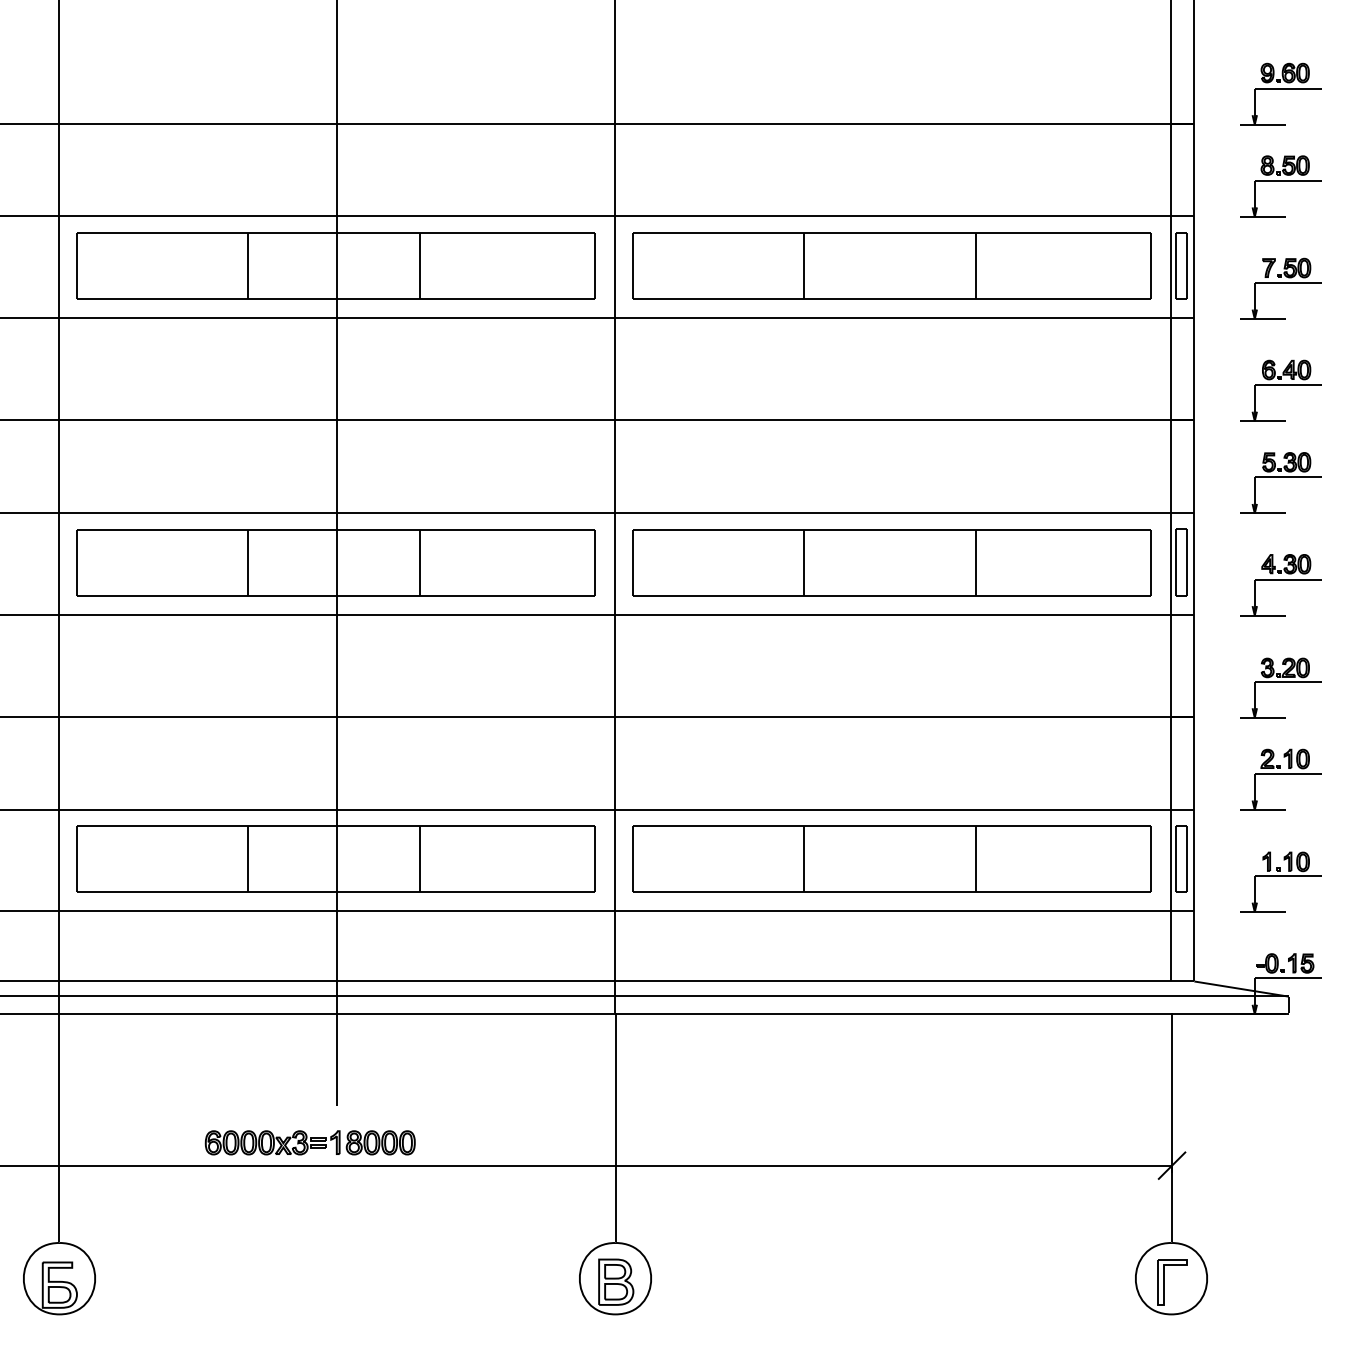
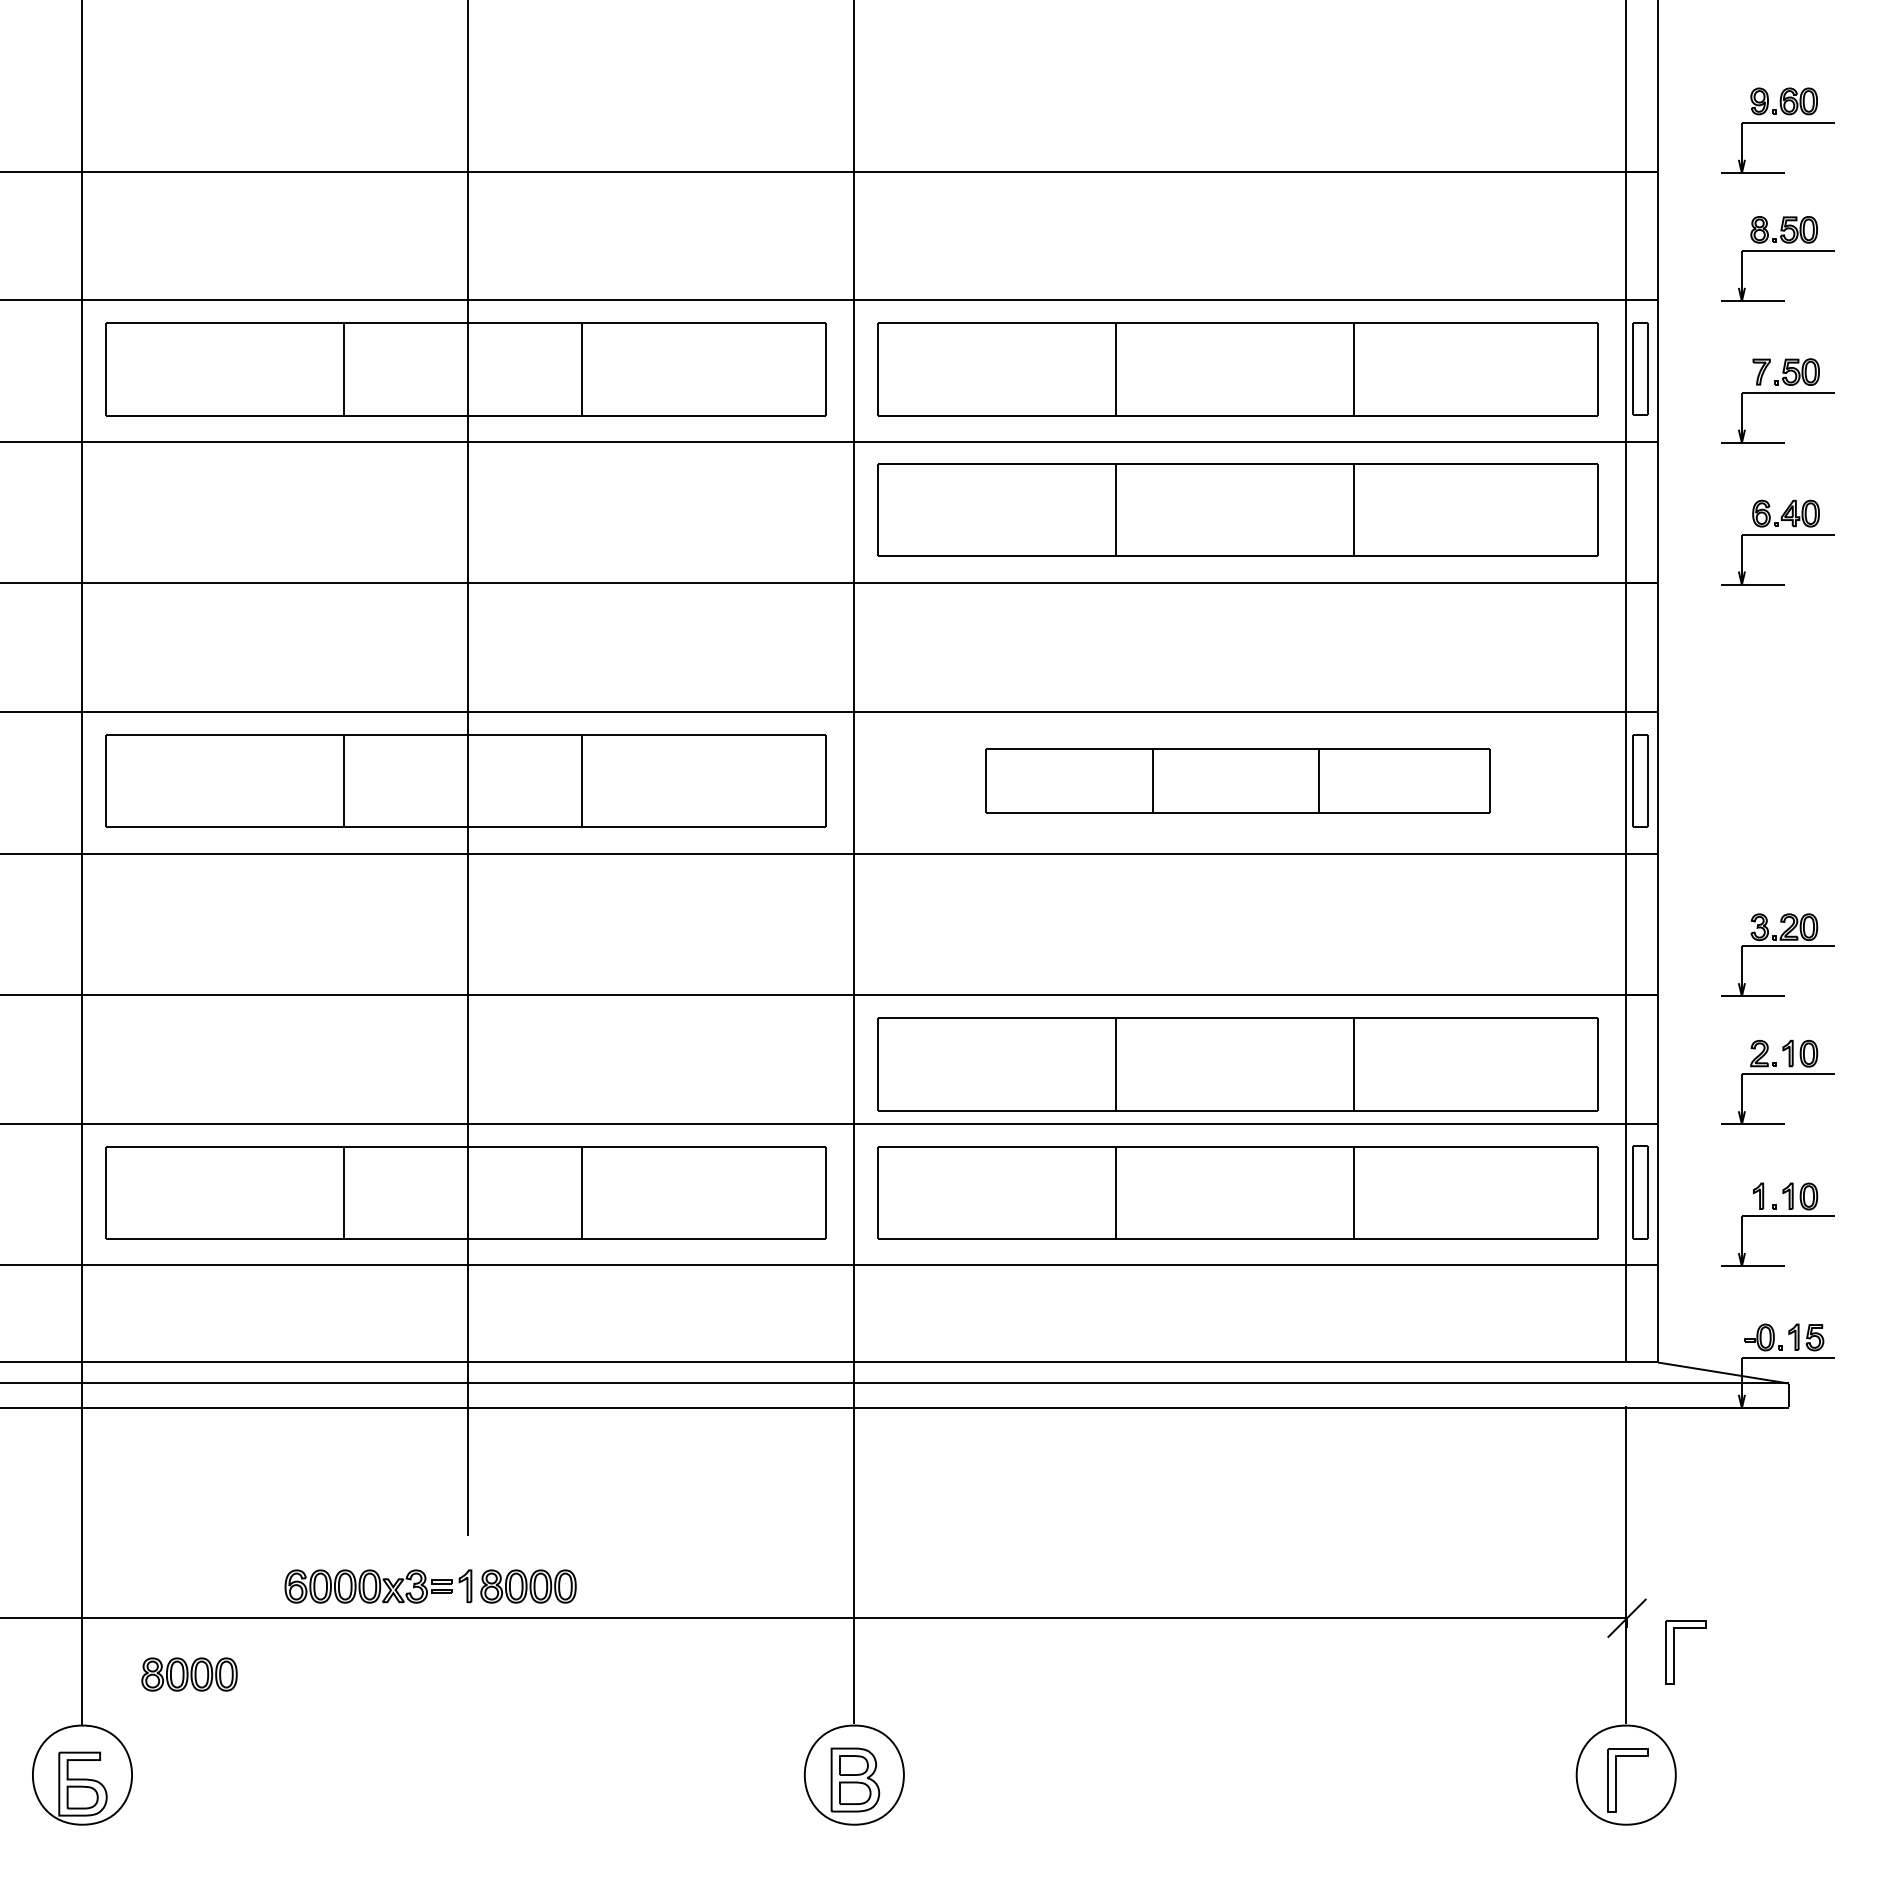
part: (891, 367) -> (1237, 509), added
part: (1280, 477) -> (1777, 663), removed
part: (891, 562) -> (1237, 780), size x0.7
part: (1280, 579) -> (1777, 804), removed
part: (891, 766) -> (1237, 1064), added
part: (1206, 1190) -> (1674, 1652), added
part: (136, 1206) -> (189, 1674), added

